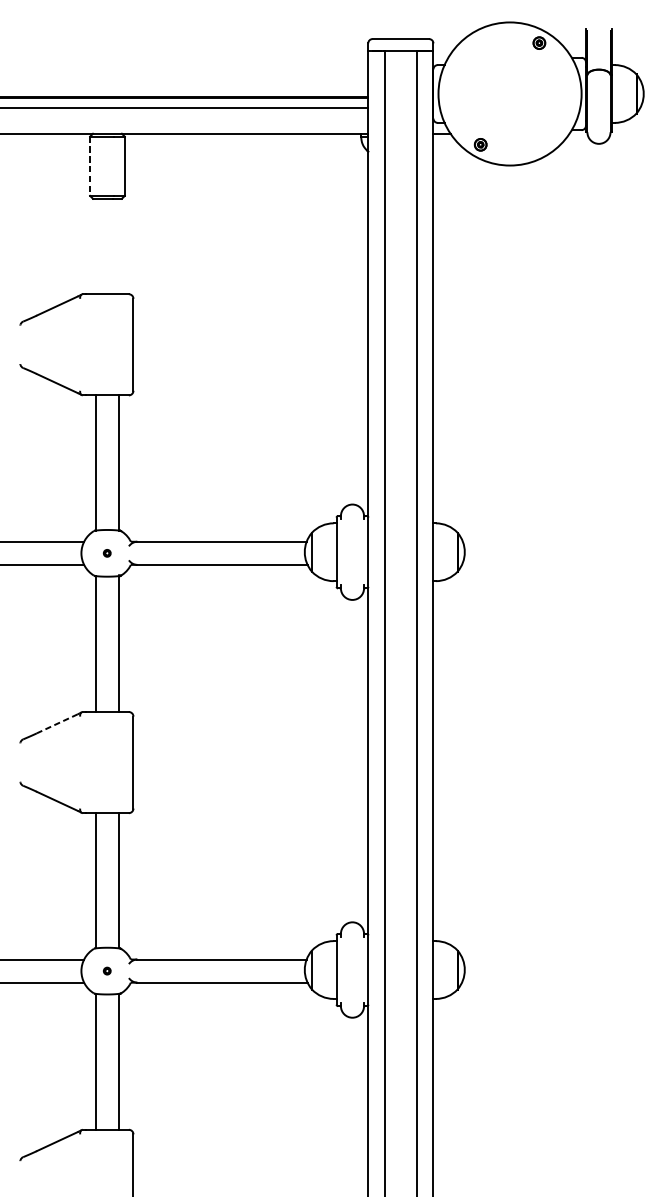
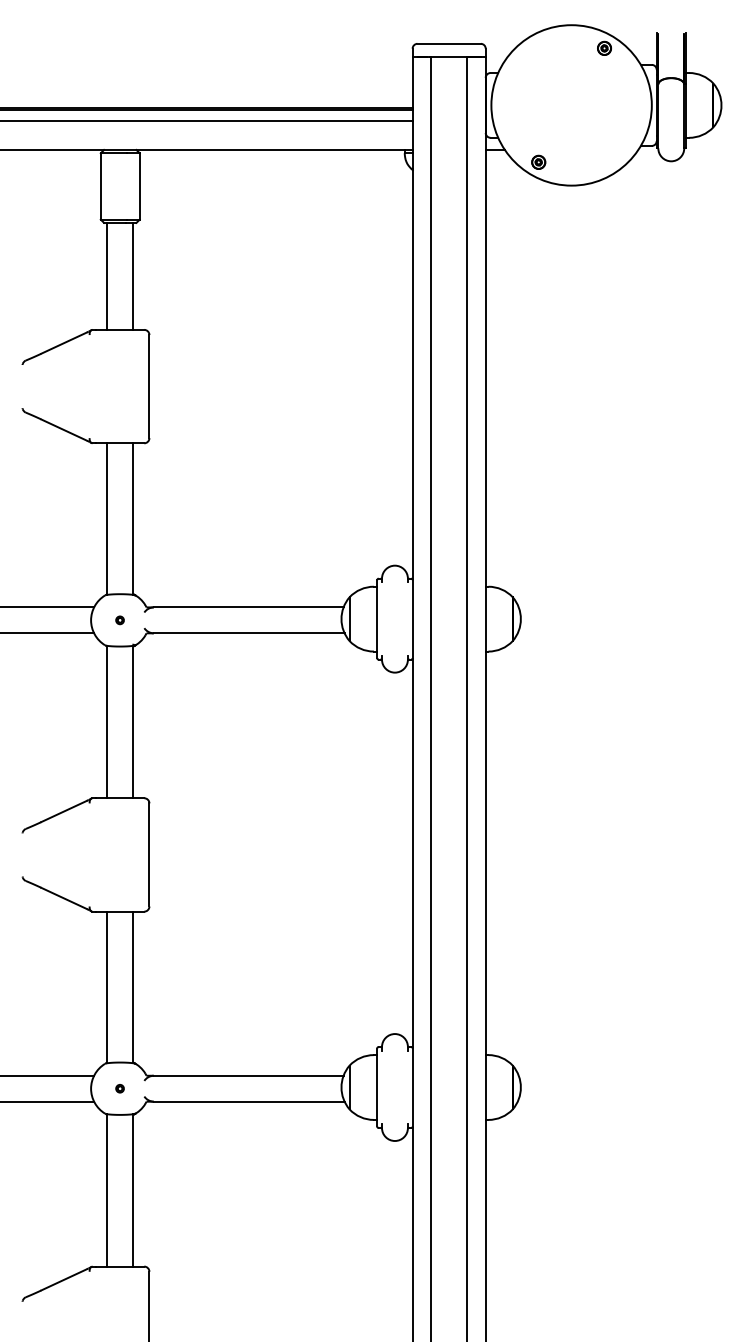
line: (89, 166) -> (100, 186), dashed -> solid
line: (96, 245) -> (107, 275), added
line: (119, 245) -> (133, 275), added
line: (56, 723) -> (63, 811), dashed -> solid

